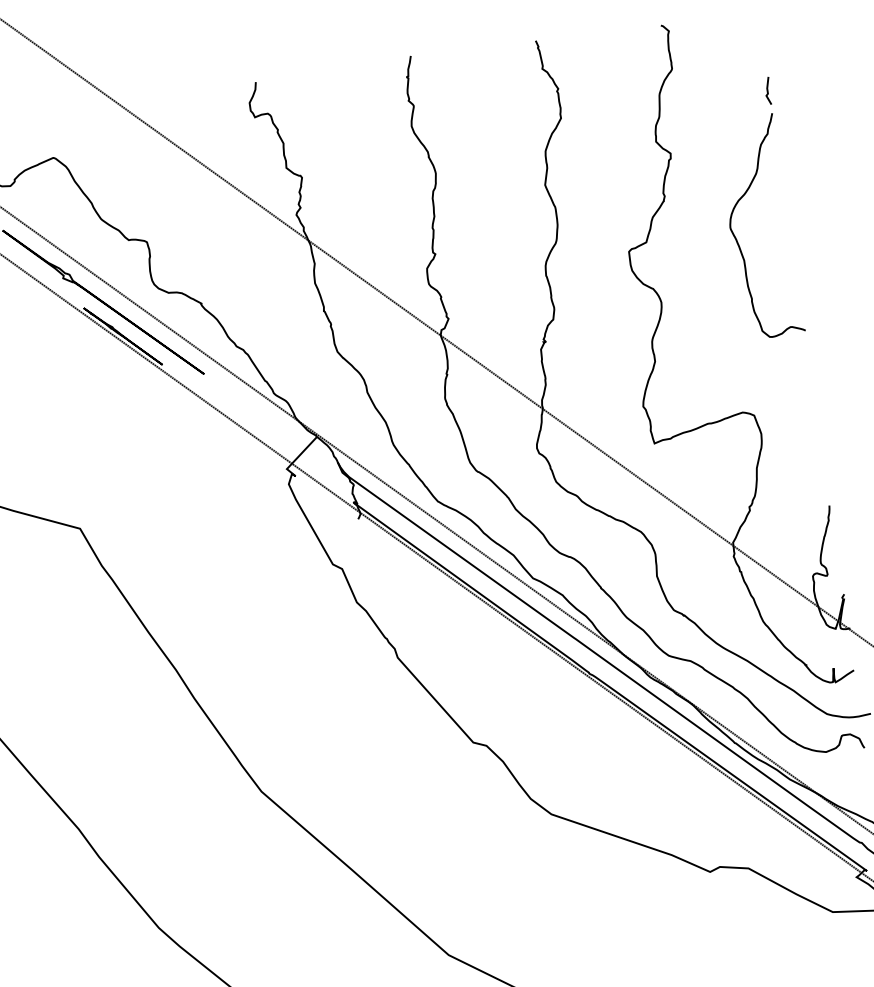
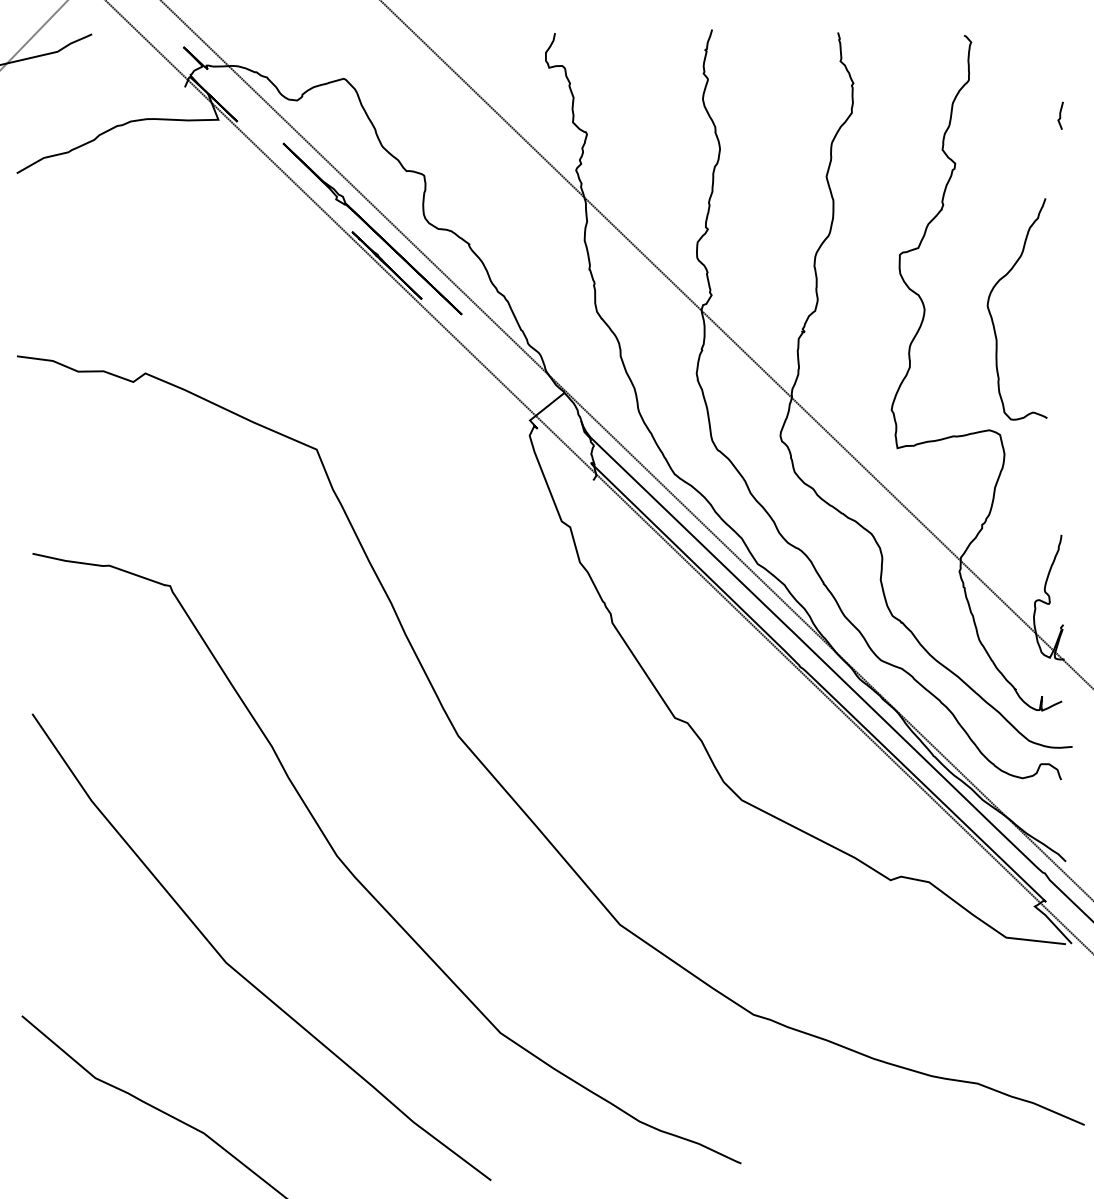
curve: (736, 237) -> (992, 316), moved

